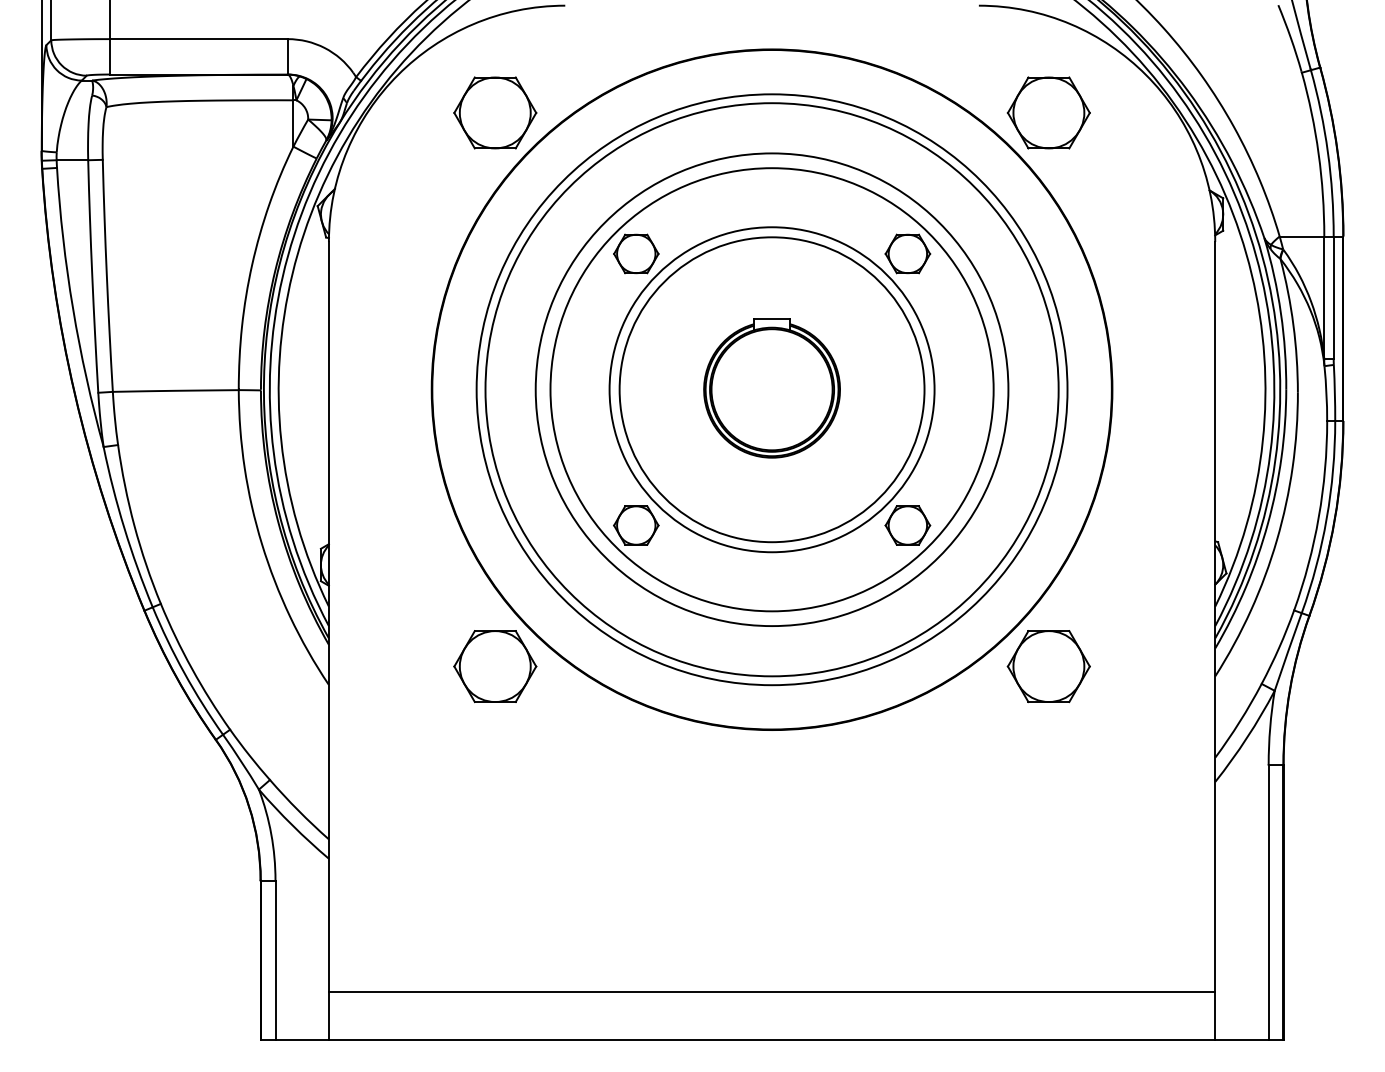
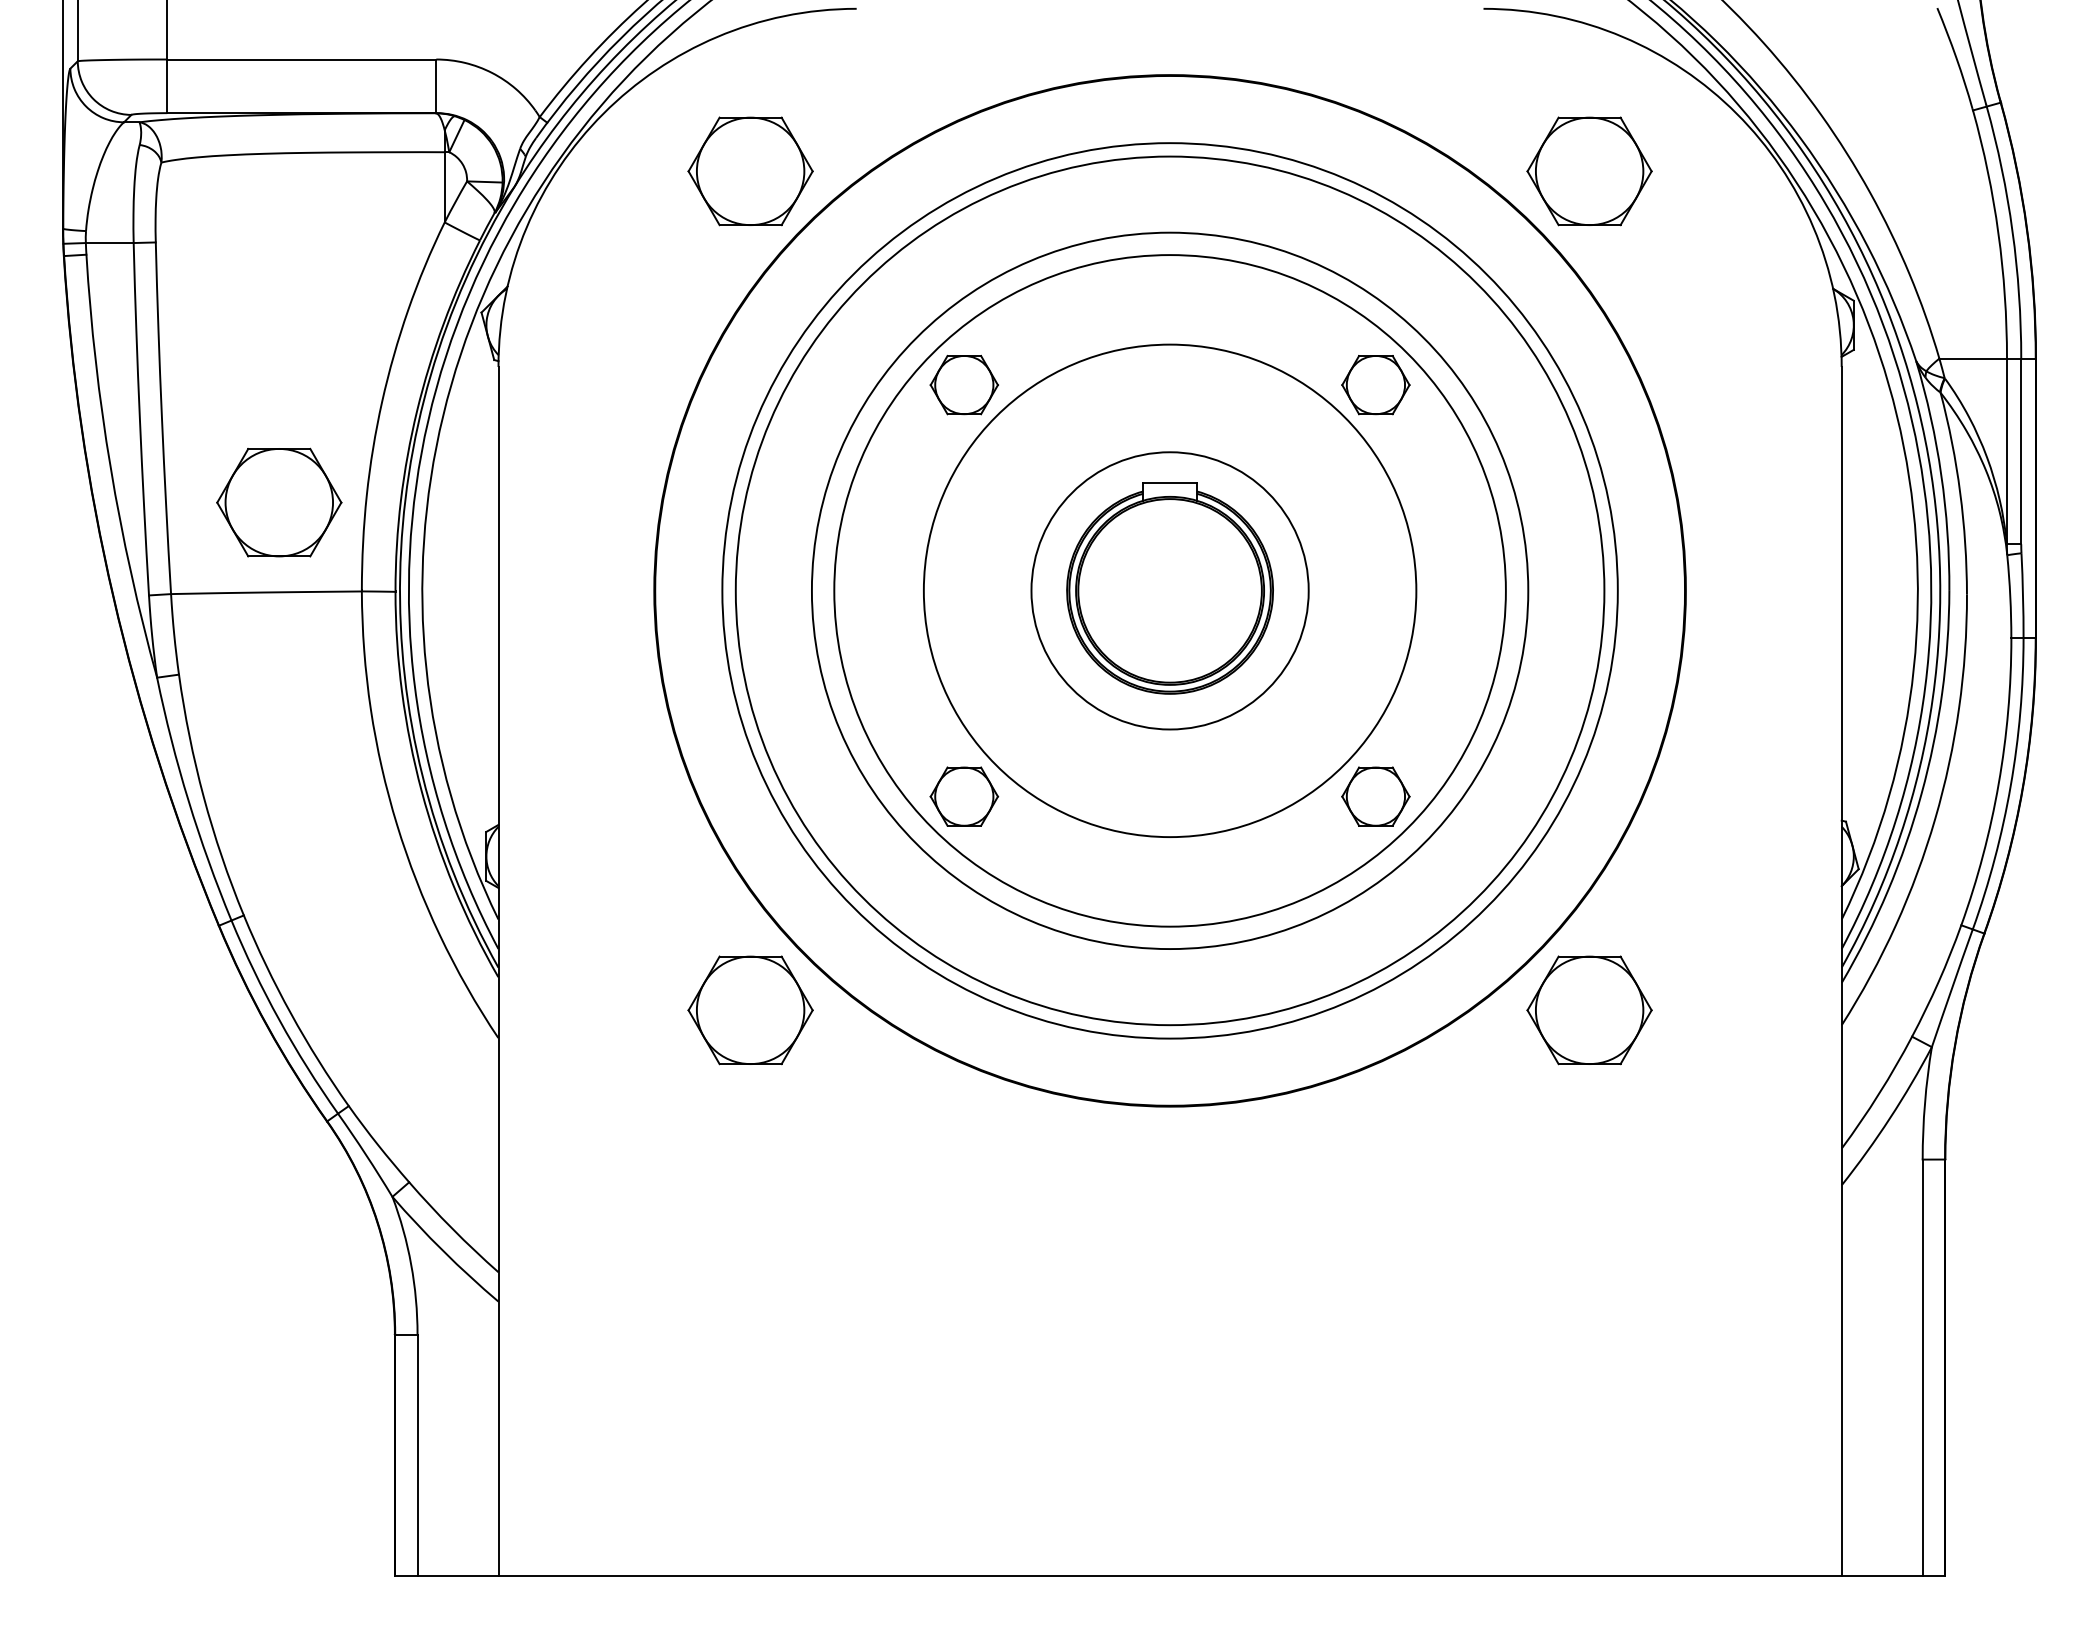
part: (184, 331) -> (279, 502), added
circle: (771, 389) -> (1169, 590), size x0.6
line: (771, 992) -> (1169, 1504), removed

